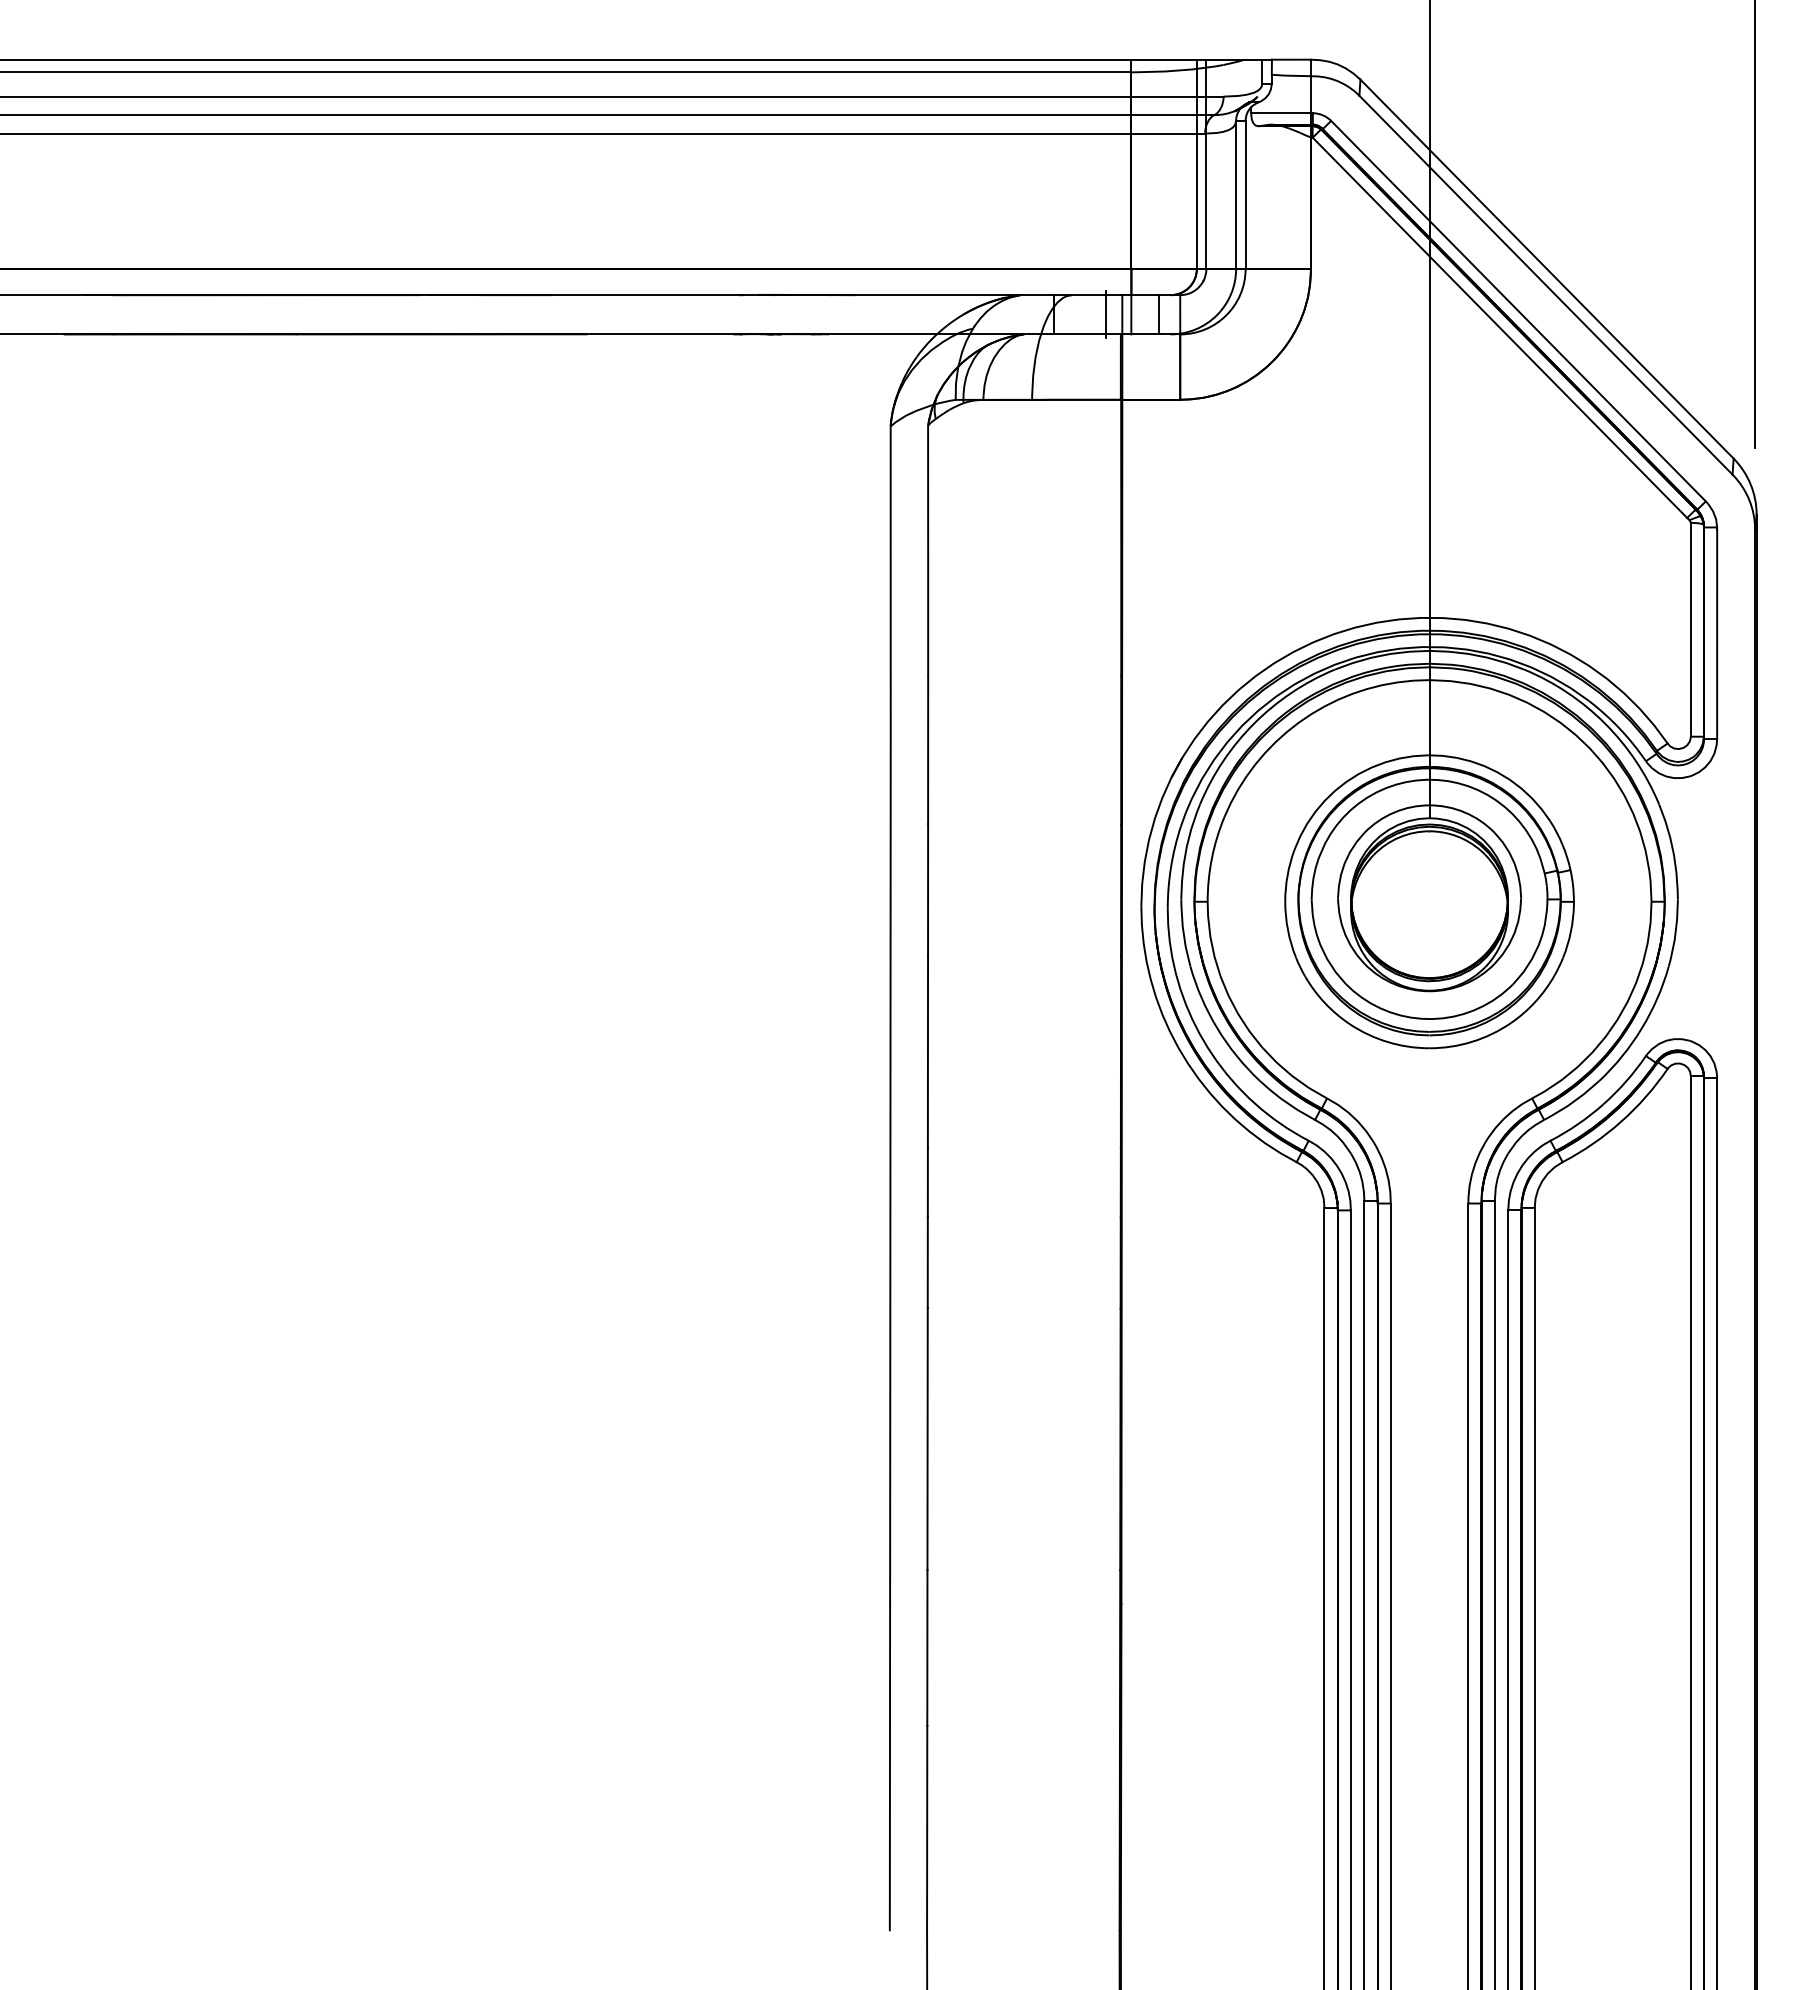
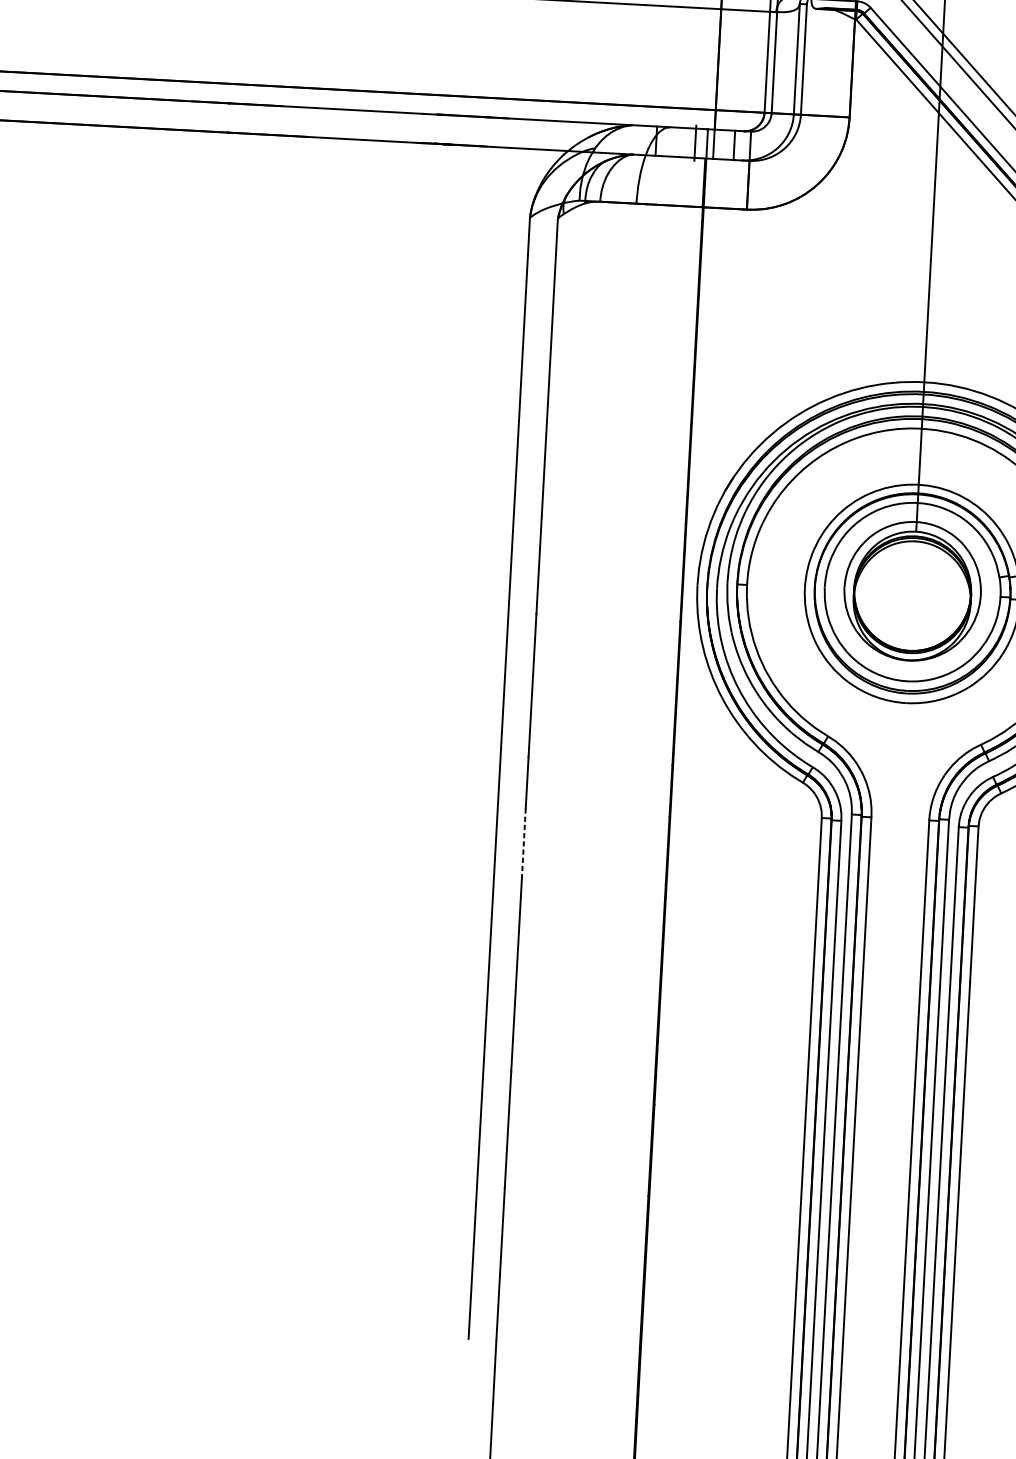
line: (927, 1262) -> (523, 842), solid -> dashed

